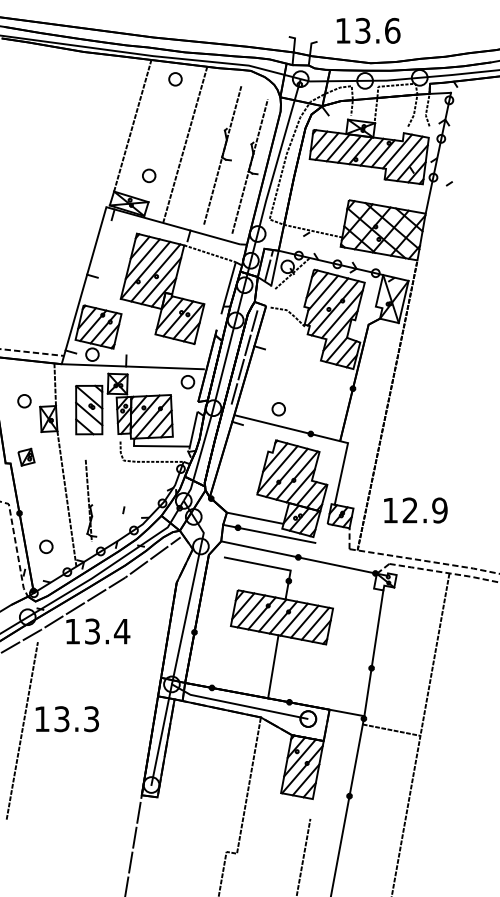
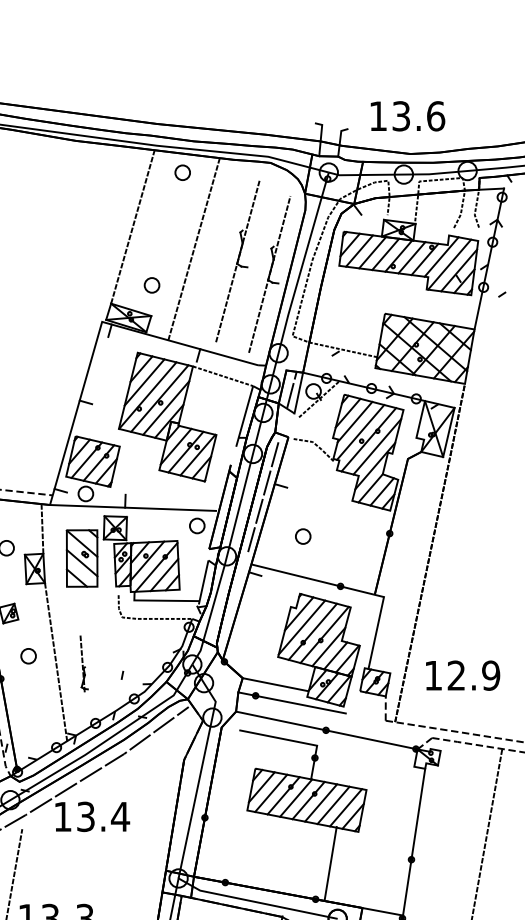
part: (278, 409) -> (302, 536), moved
part: (90, 500) -> (83, 663), size x0.6
part: (46, 546) -> (28, 655), moved
line: (273, 666) -> (330, 863), moved

